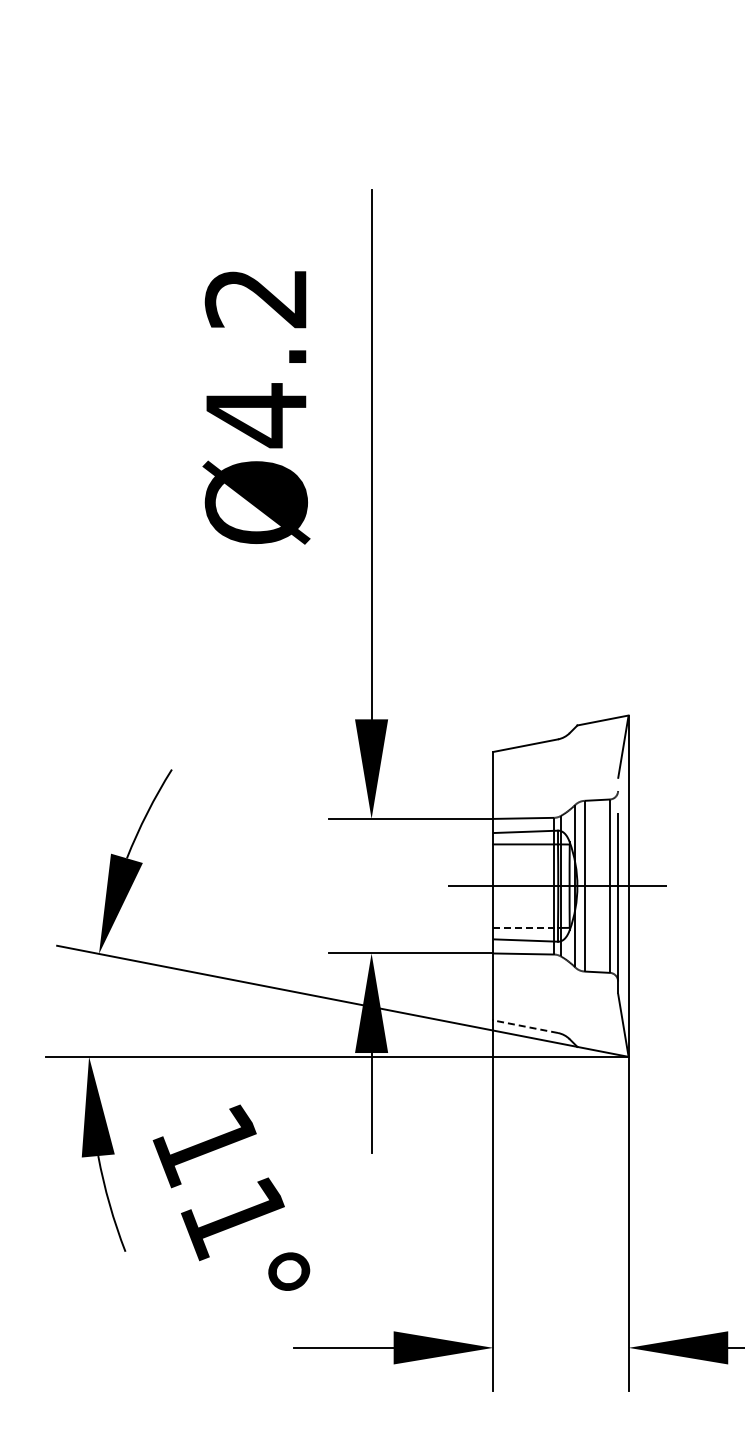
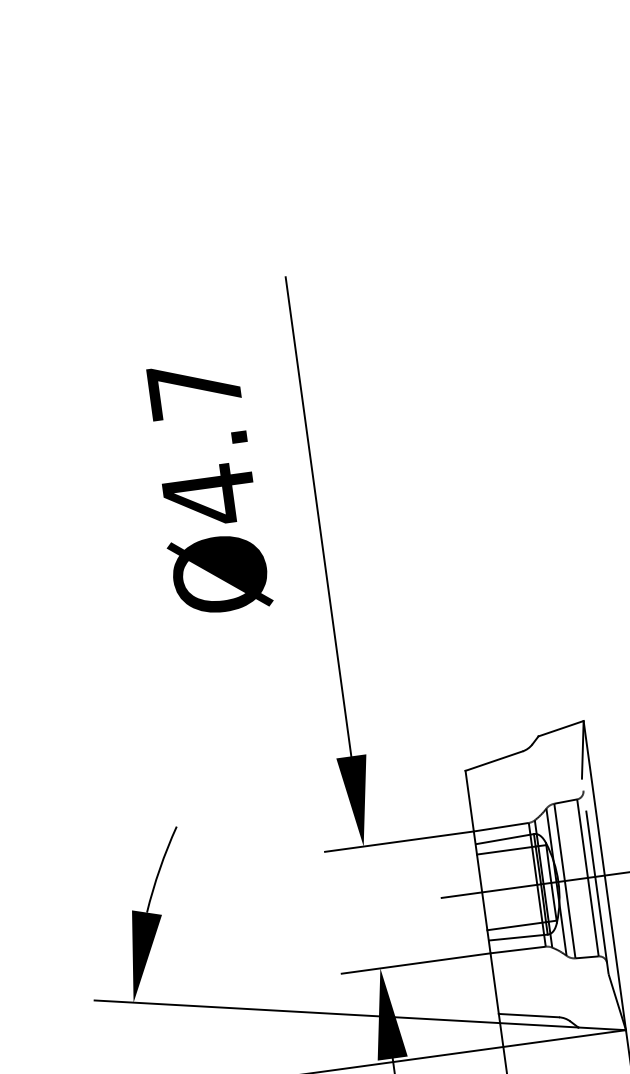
text: (255, 298) -> (193, 389), Ø4.2 -> Ø4.7
line: (526, 927) -> (517, 925), dashed -> solid
line: (525, 1026) -> (528, 1015), dashed -> solid

